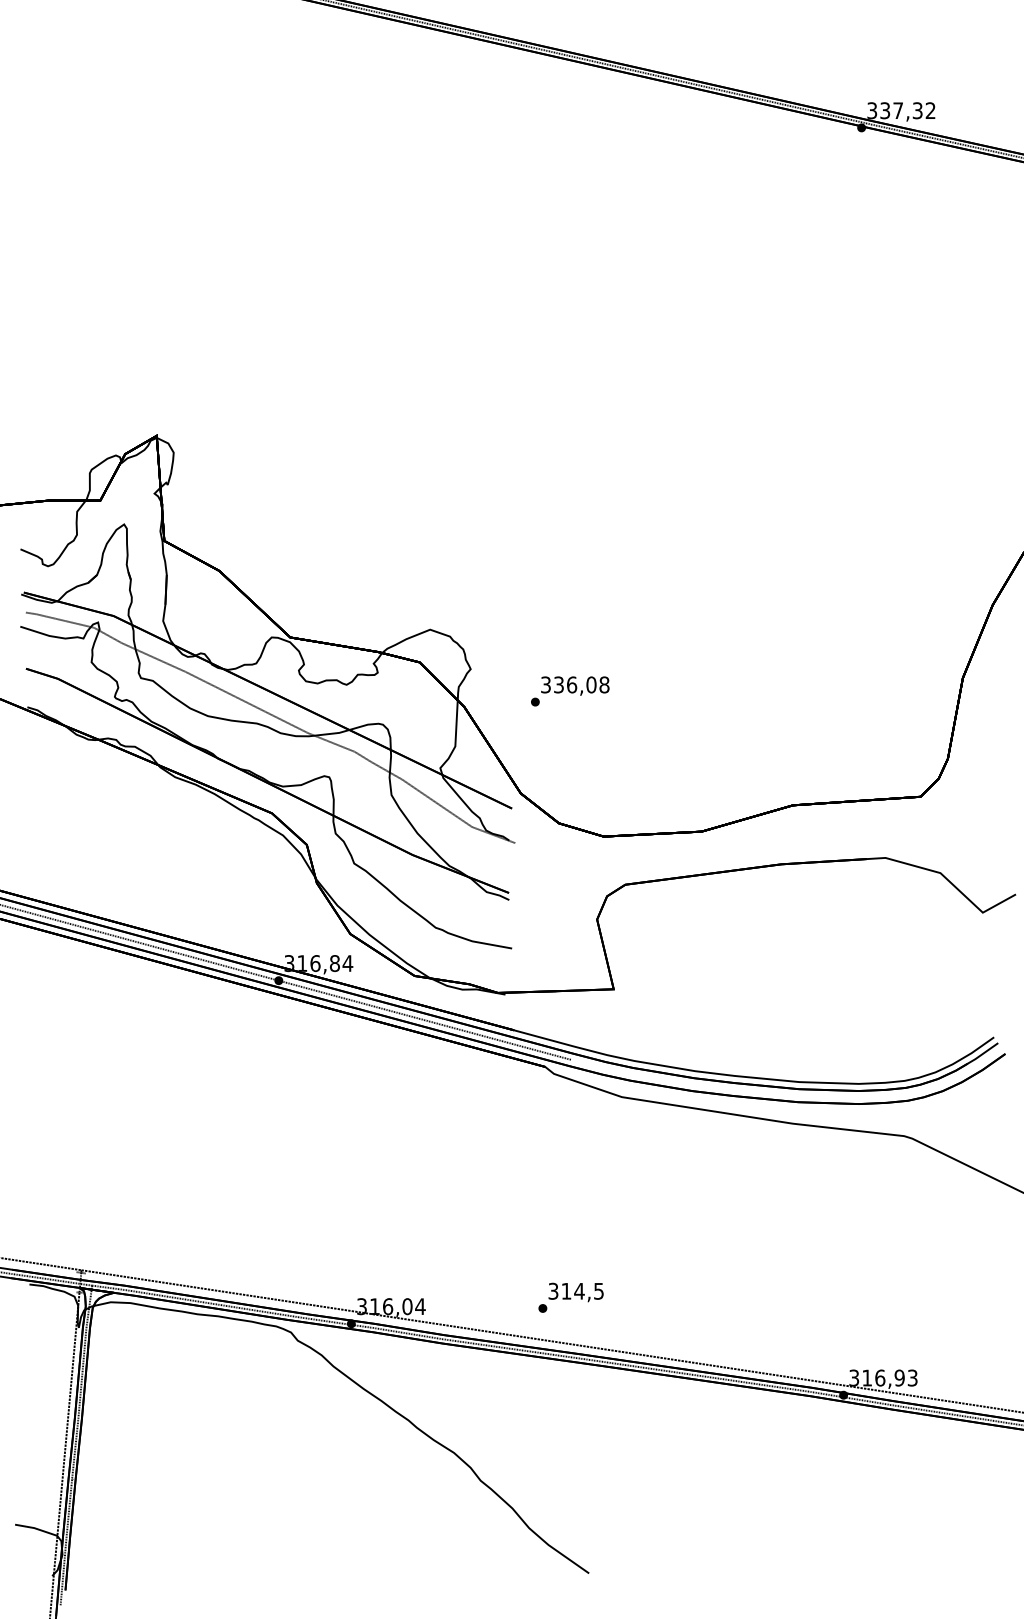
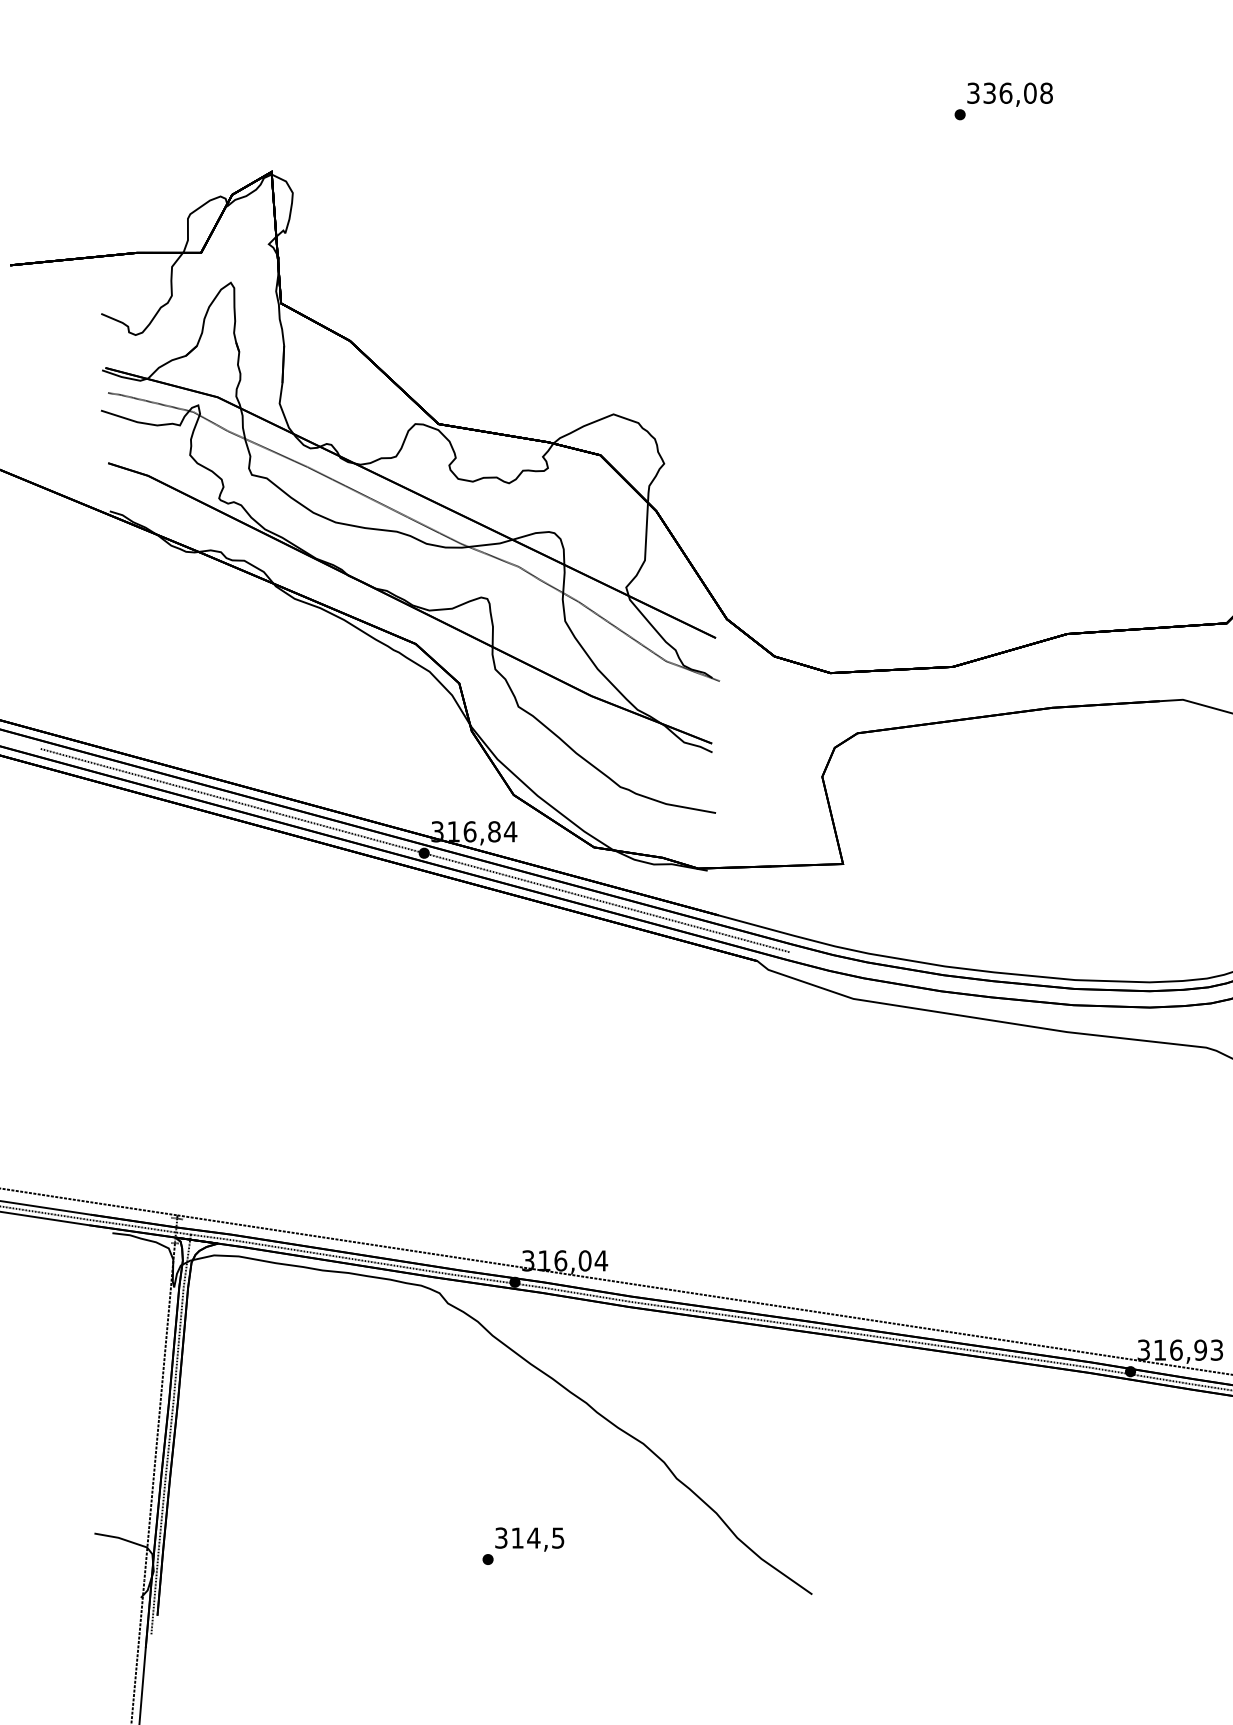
text: (570, 691) -> (1004, 101), moved
text: (570, 1297) -> (522, 1545), moved

